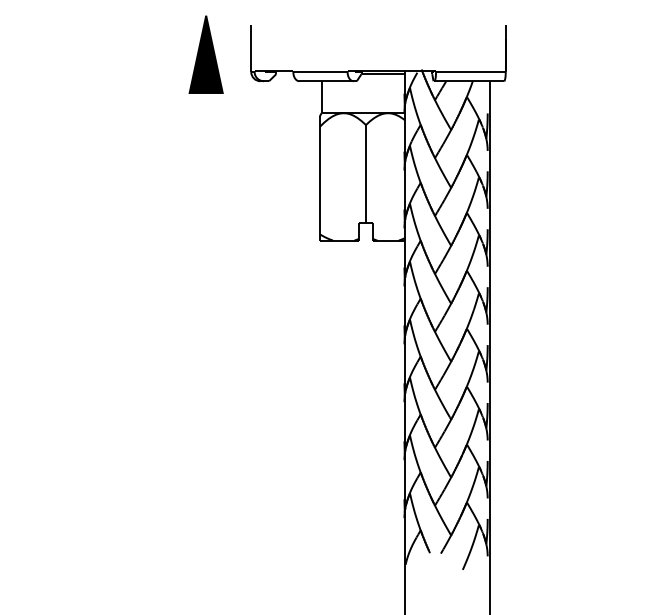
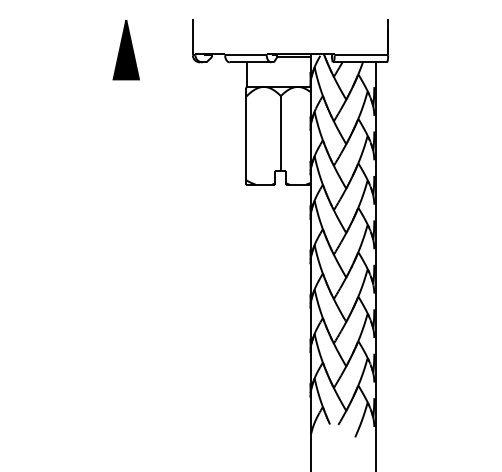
part: (205, 55) -> (125, 50), moved

